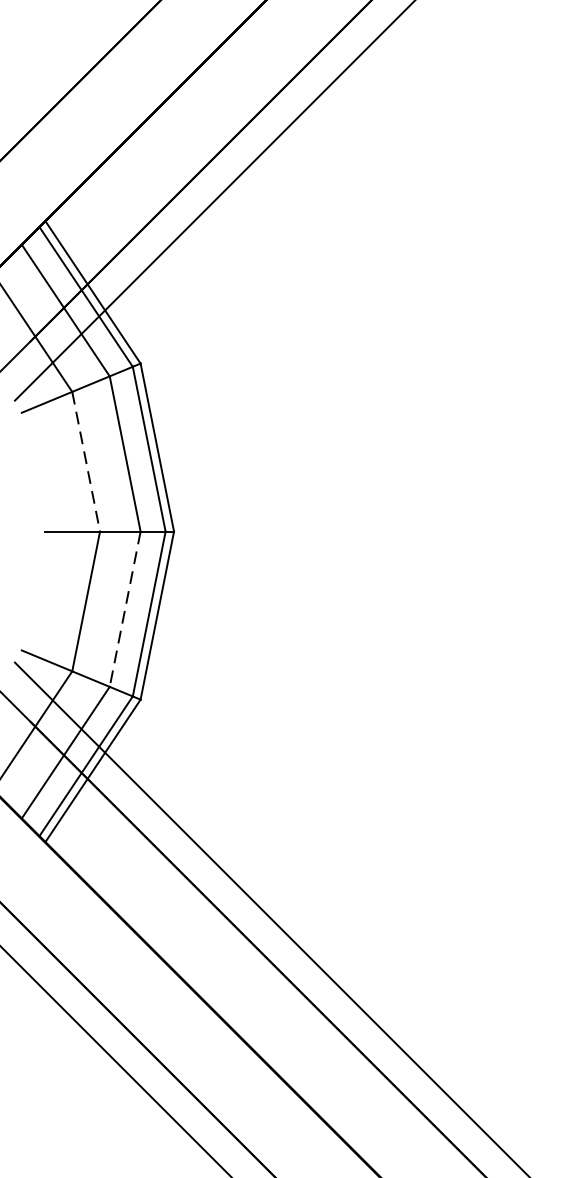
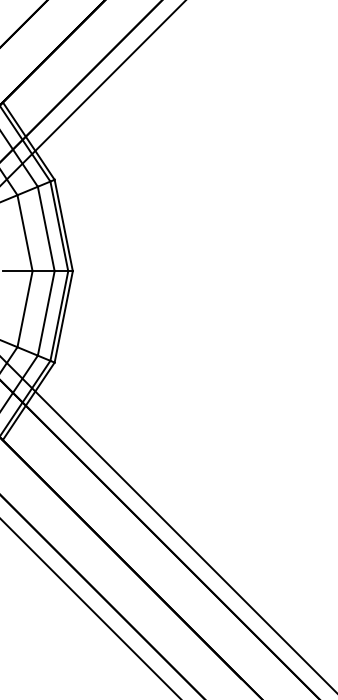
line: (87, 462) -> (25, 233), dashed -> solid
line: (125, 609) -> (46, 313), dashed -> solid

